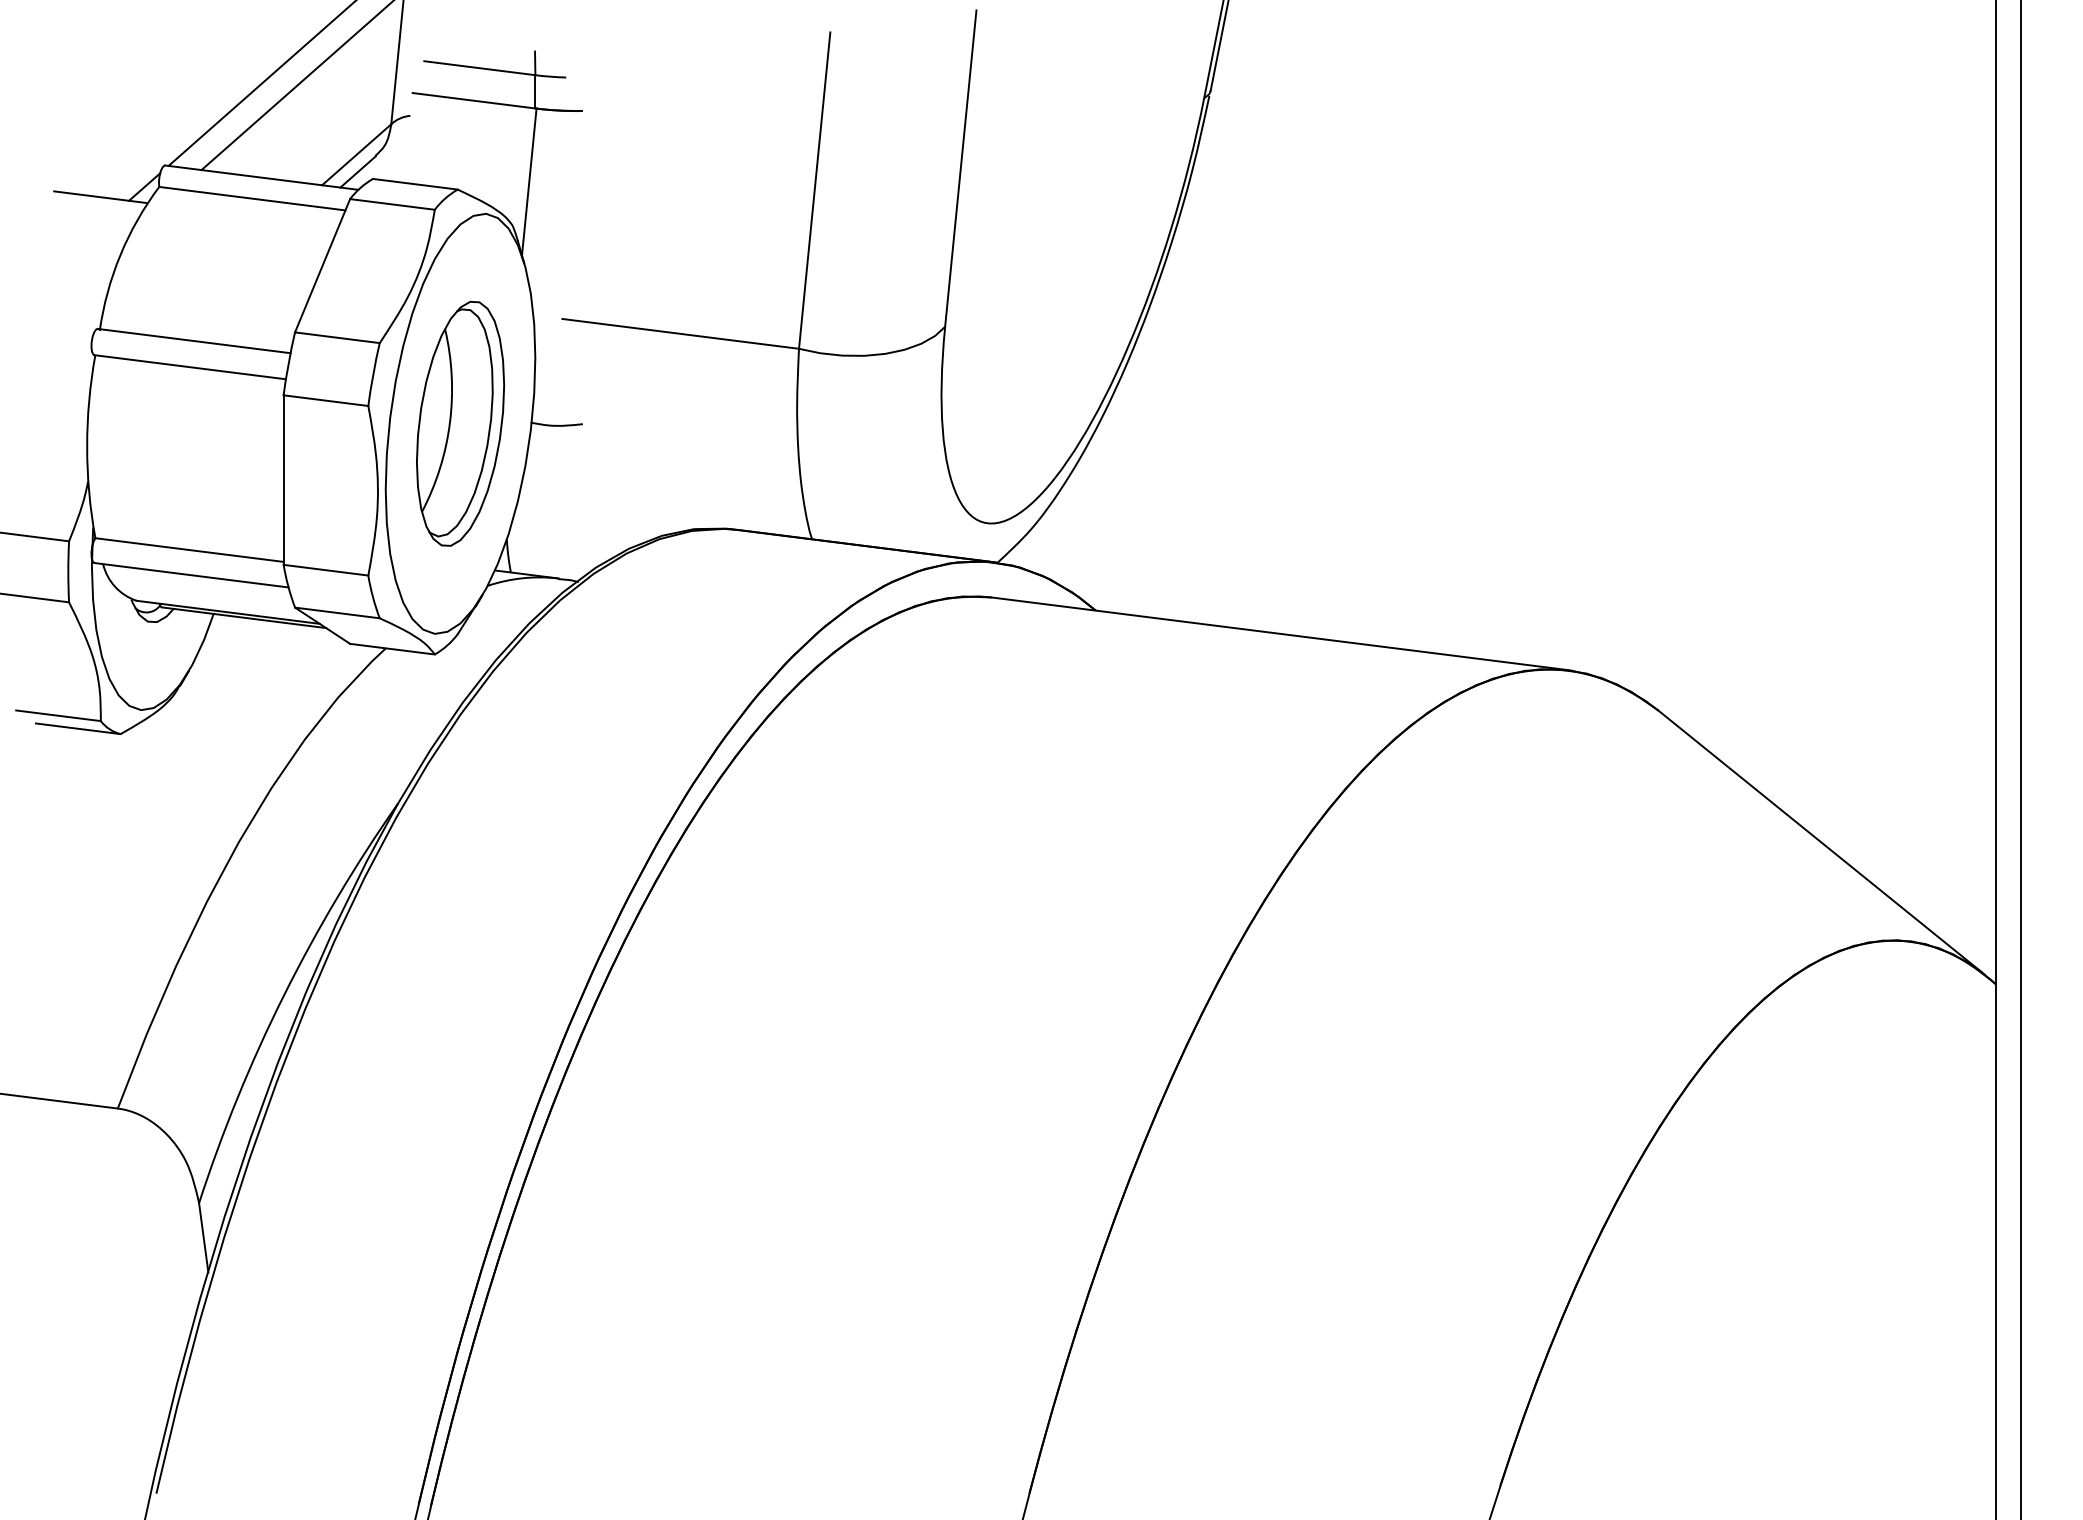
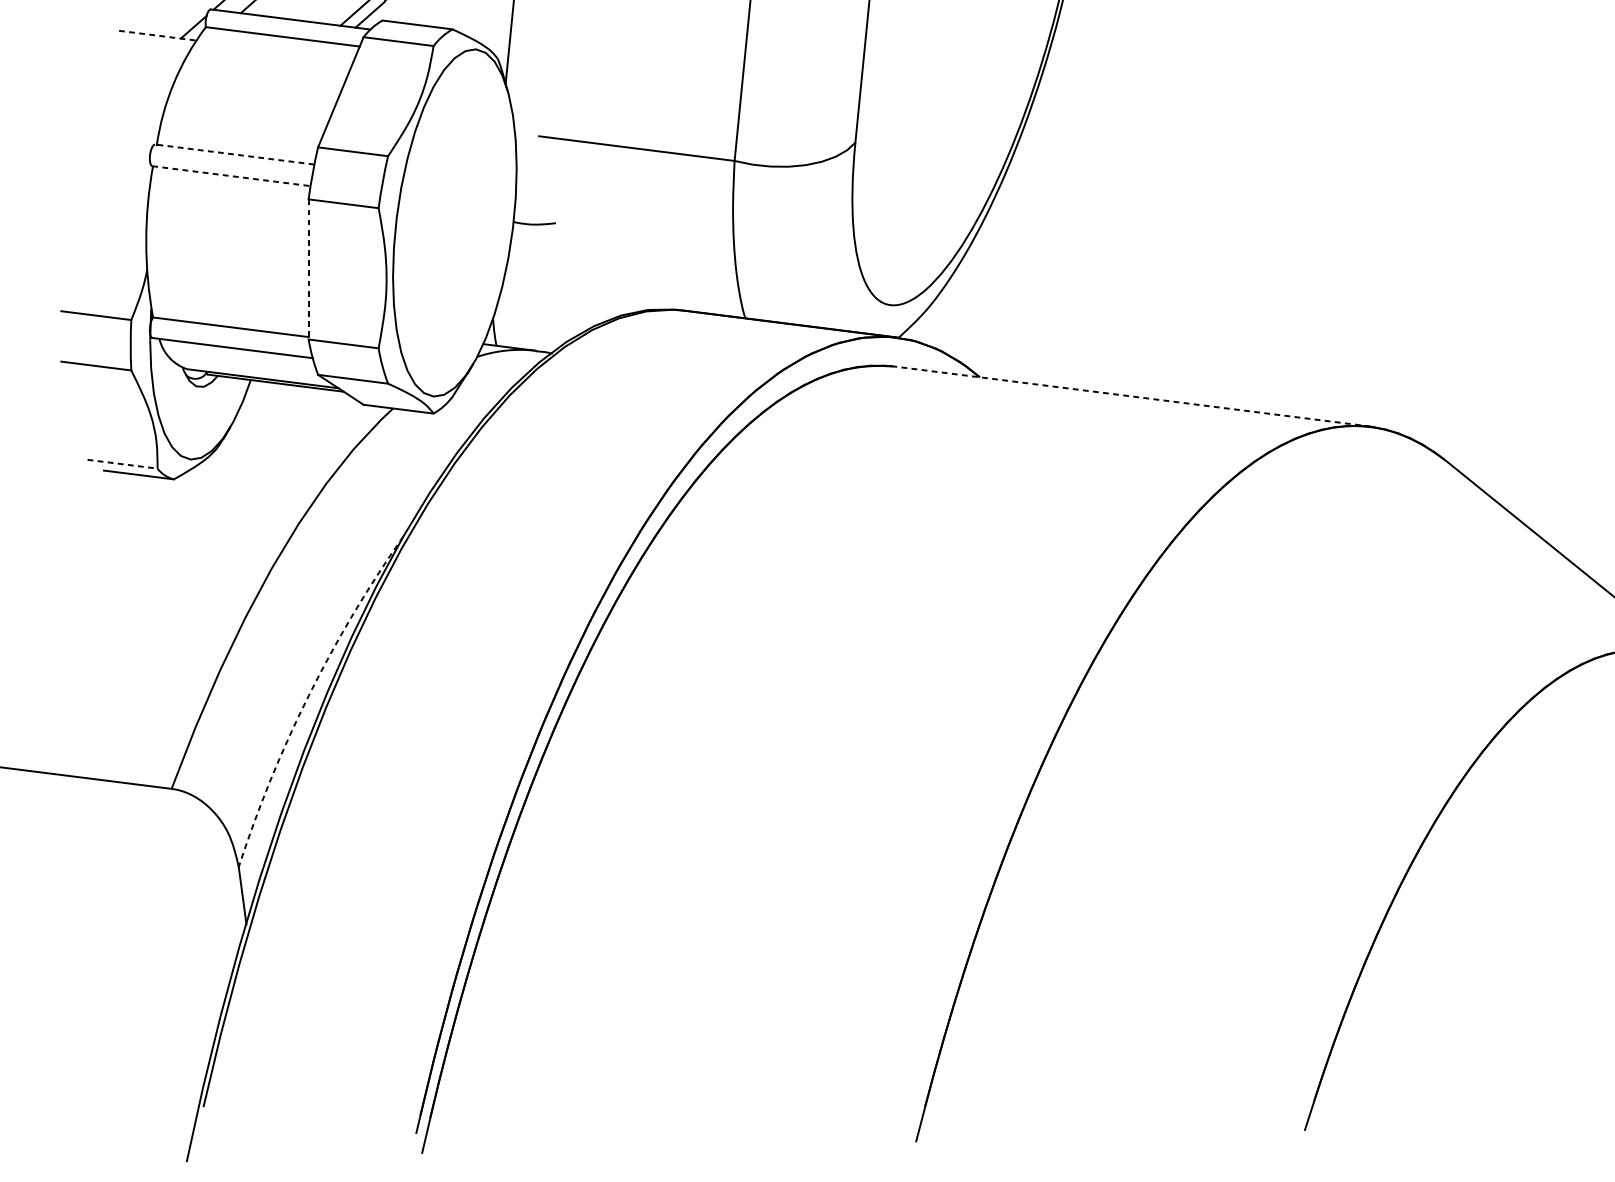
line: (100, 197) -> (157, 35), solid -> dashed
line: (193, 341) -> (234, 154), solid -> dashed
line: (190, 367) -> (231, 176), solid -> dashed
part: (460, 423) -> (454, 222), removed
line: (283, 480) -> (308, 269), solid -> dashed
line: (1280, 633) -> (1132, 396), solid -> dashed
line: (58, 715) -> (122, 464), solid -> dashed
arc: (283, 995) -> (308, 695), solid -> dashed

